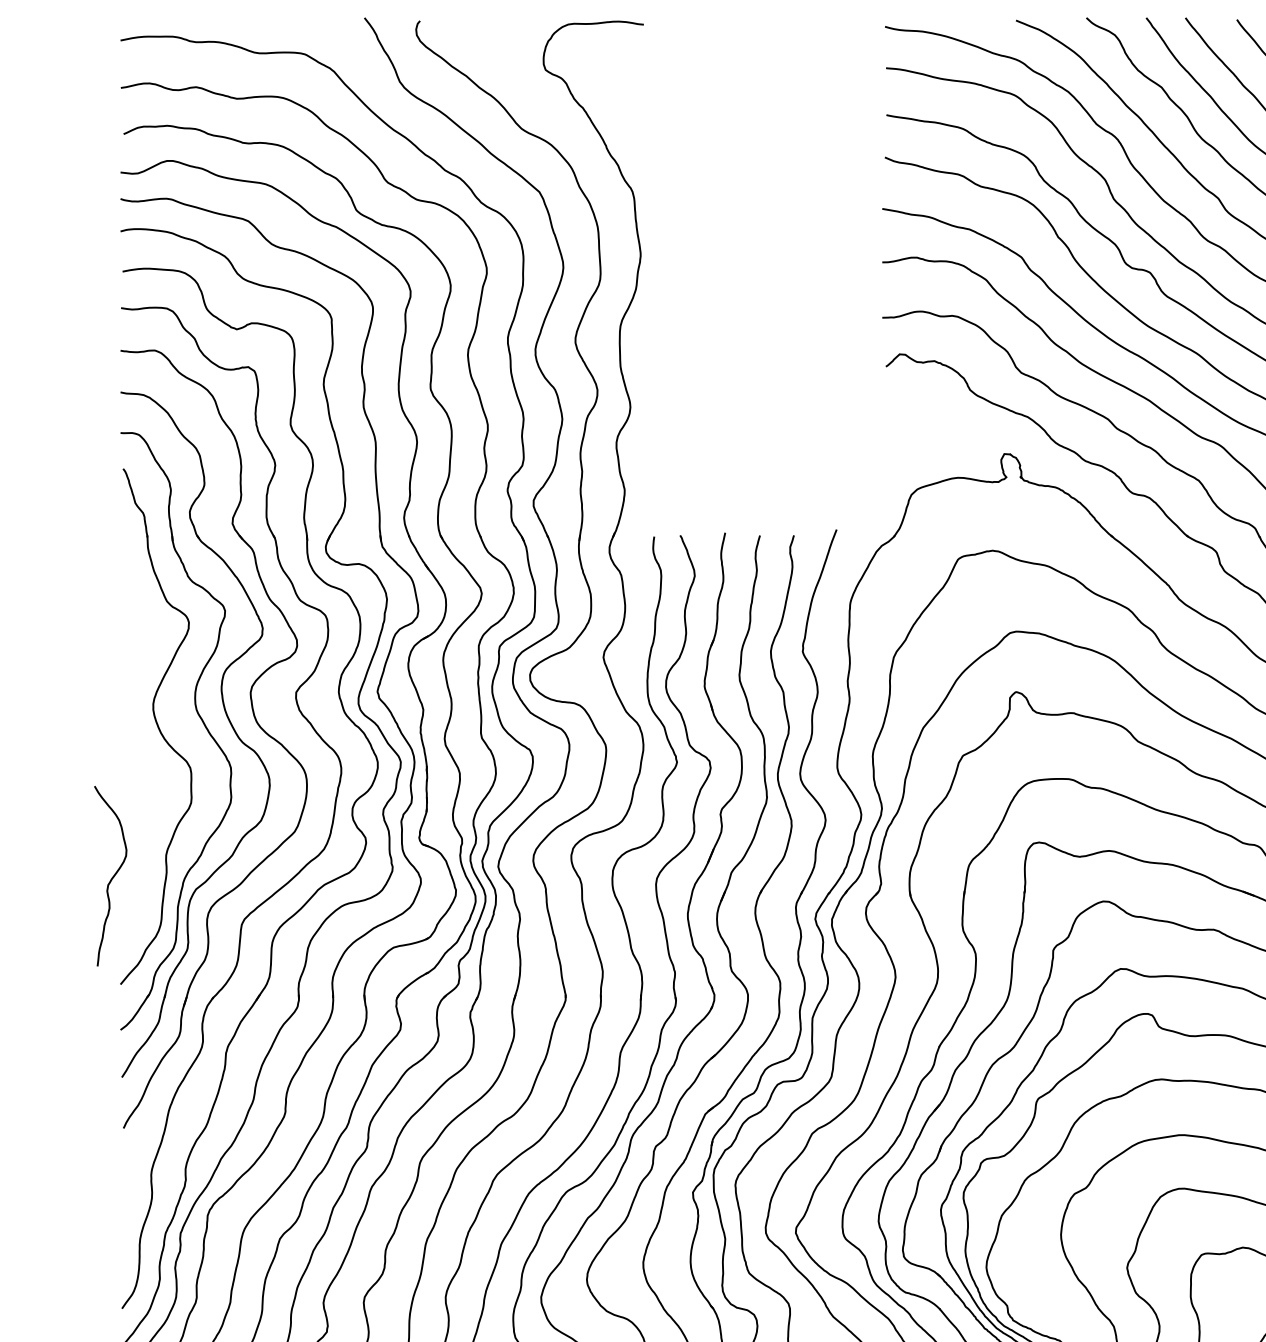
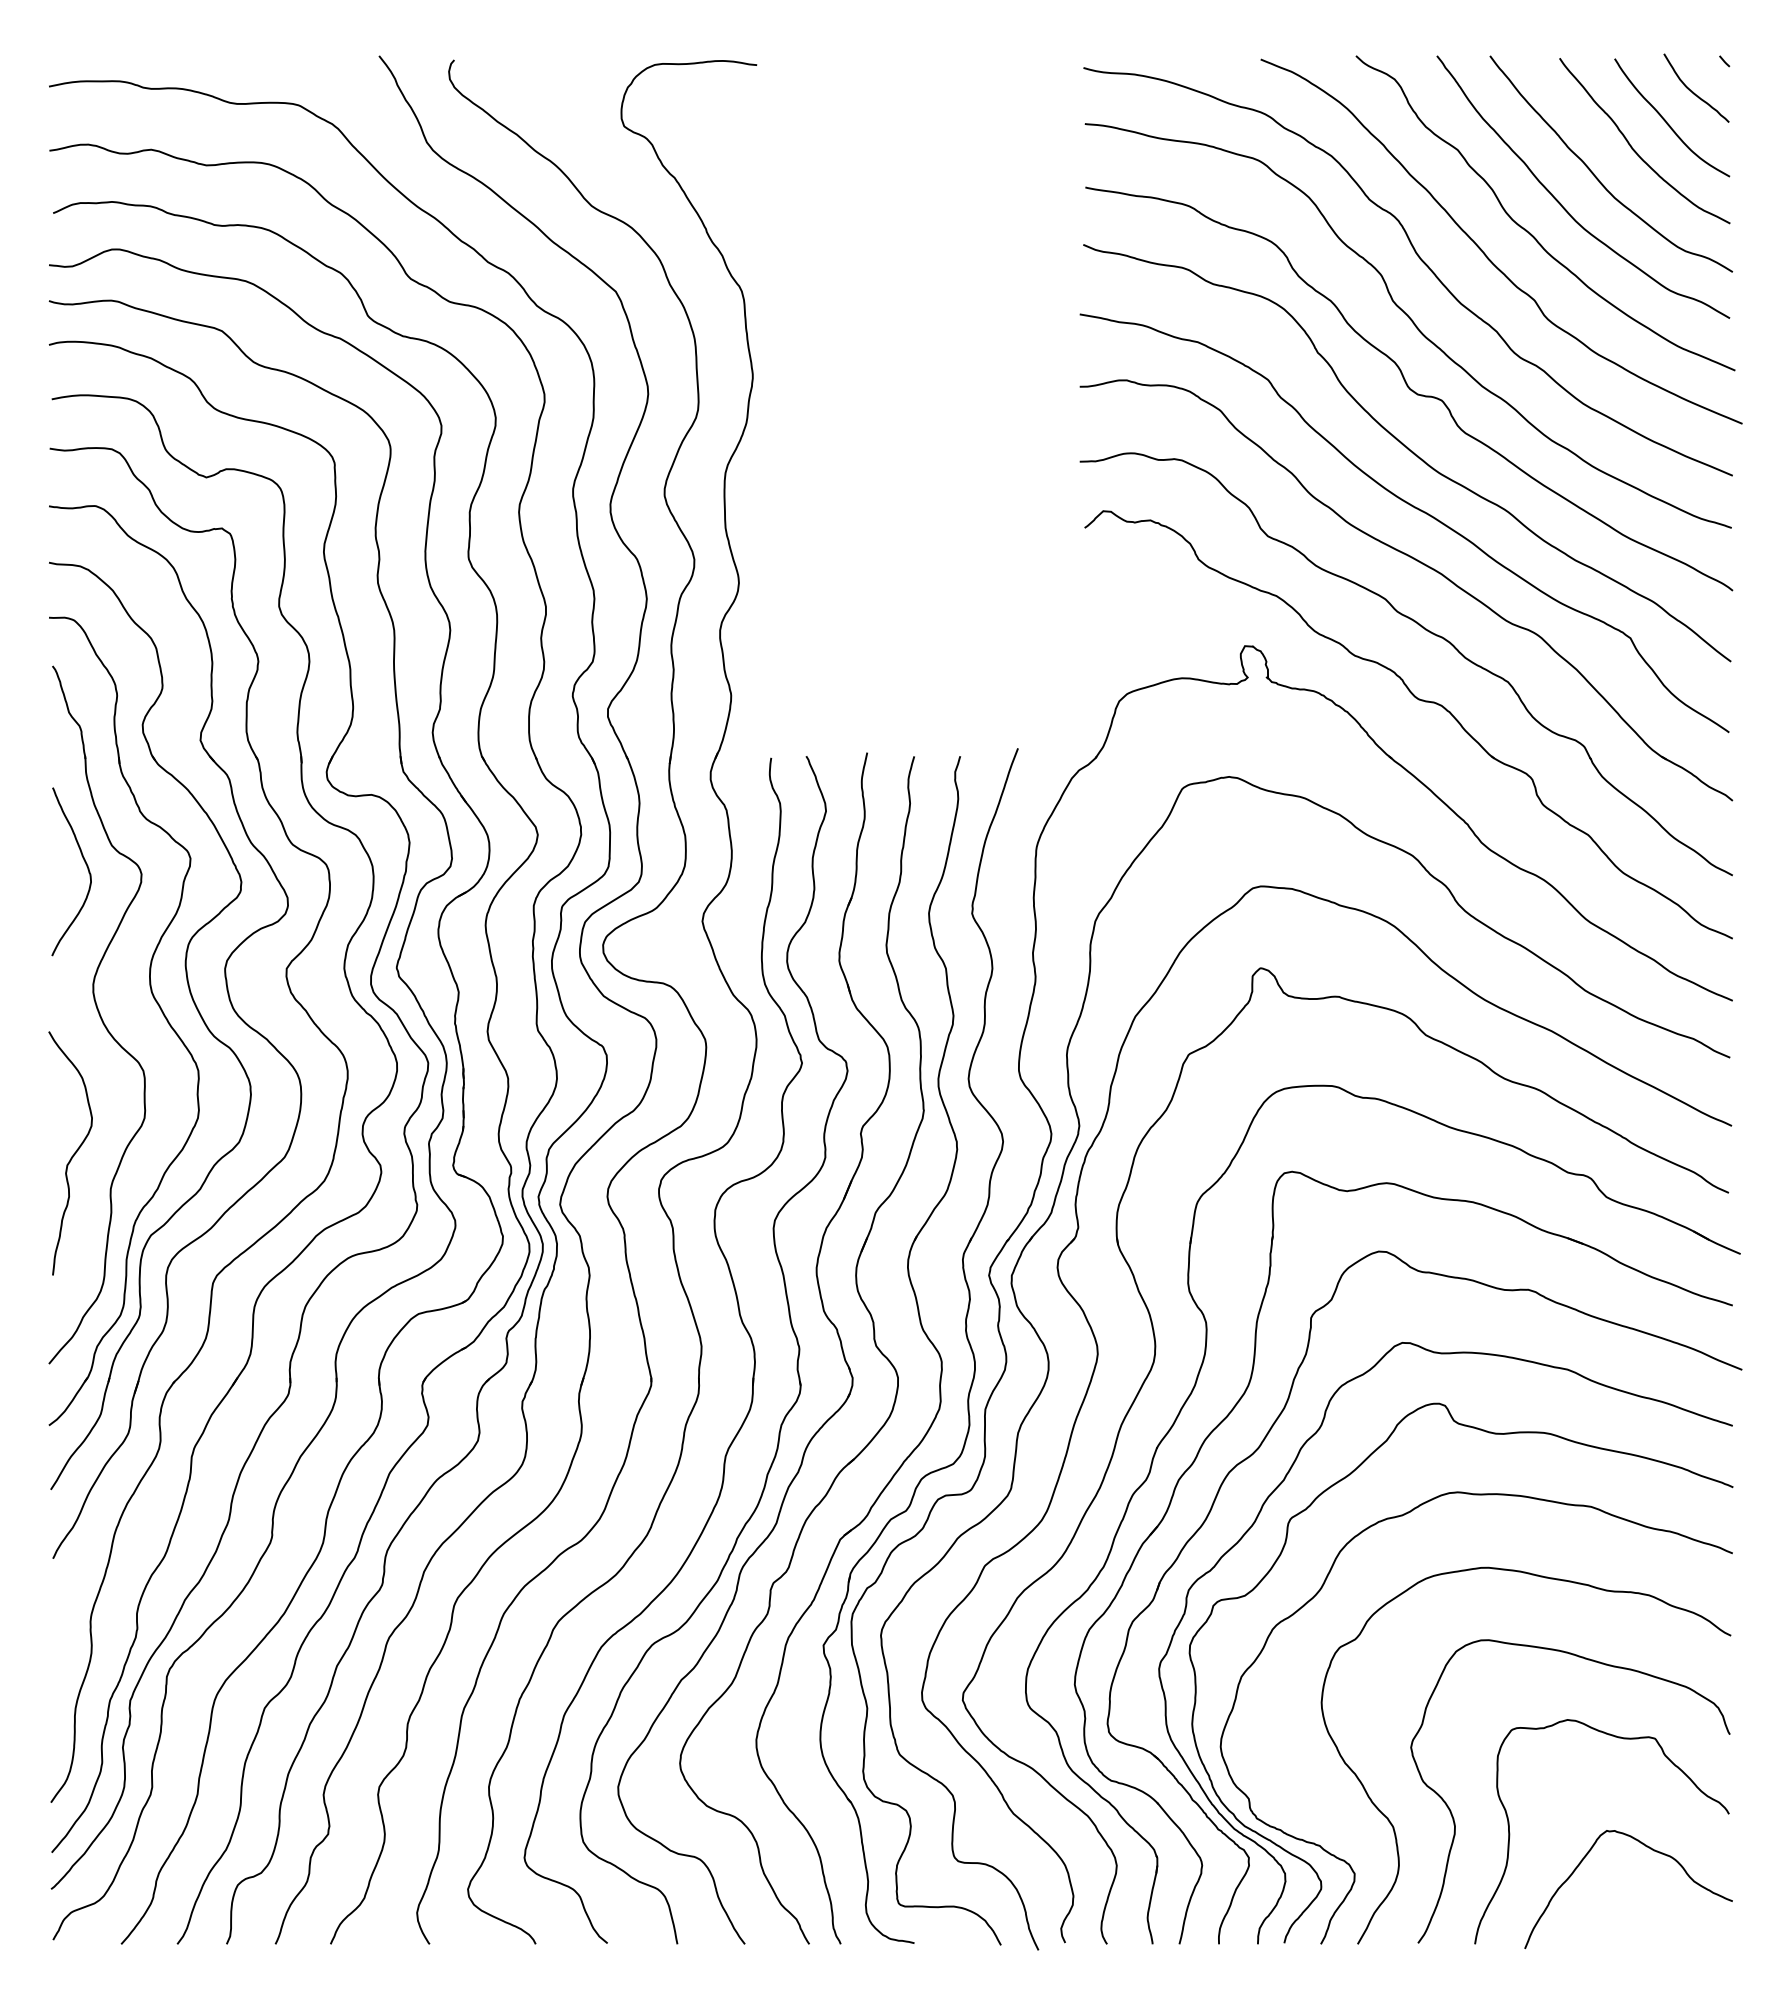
curve: (147, 615) -> (85, 864), added
curve: (112, 877) -> (72, 1155), moved

